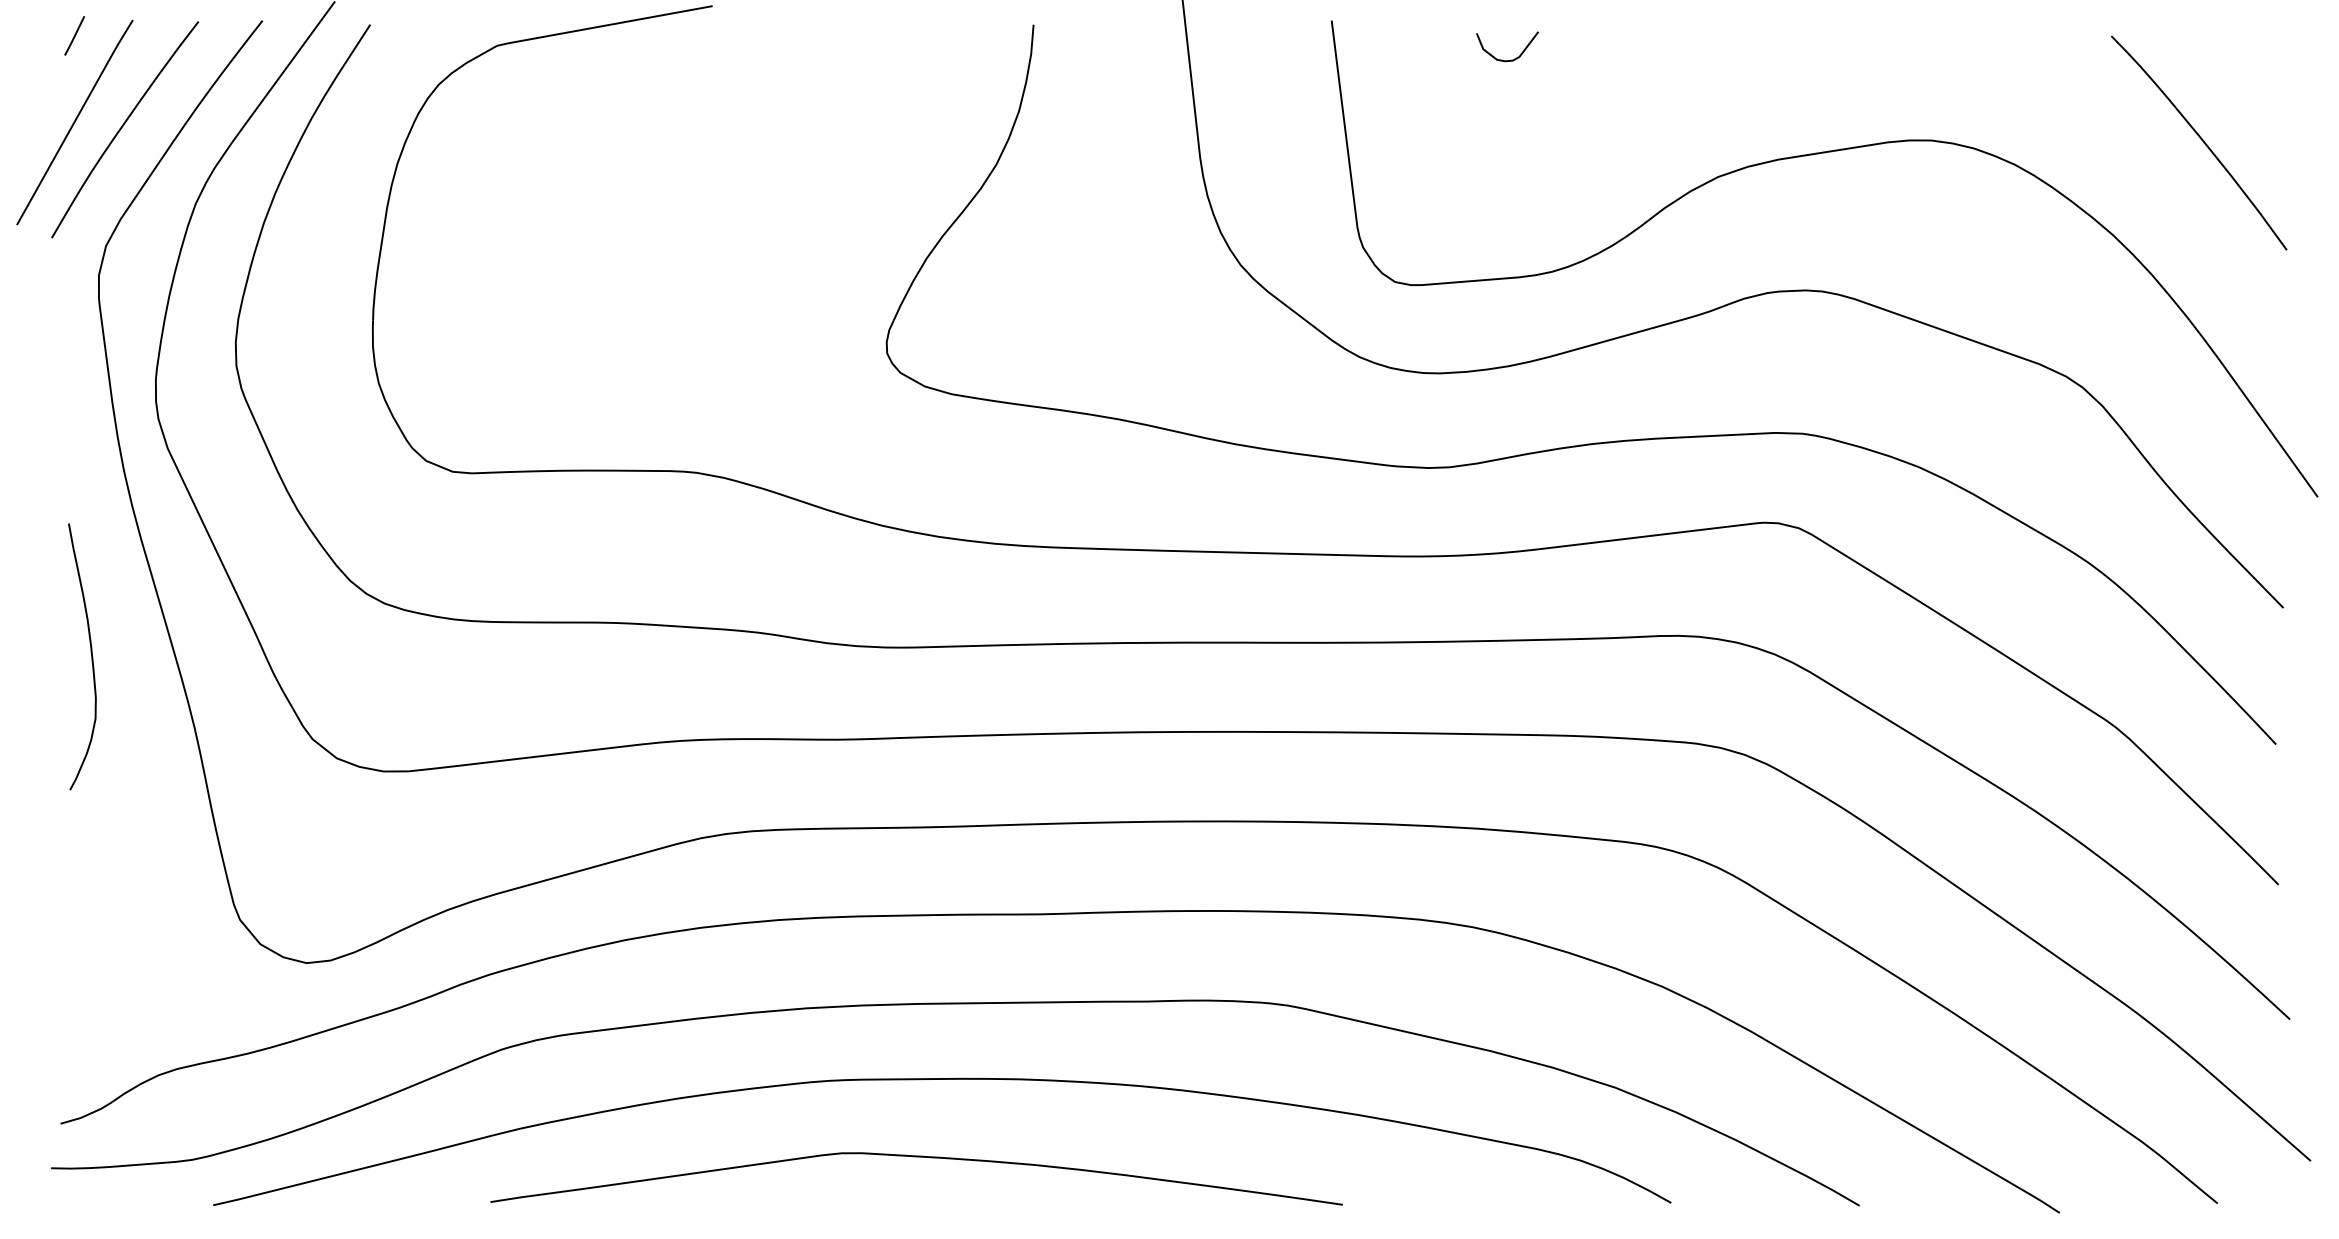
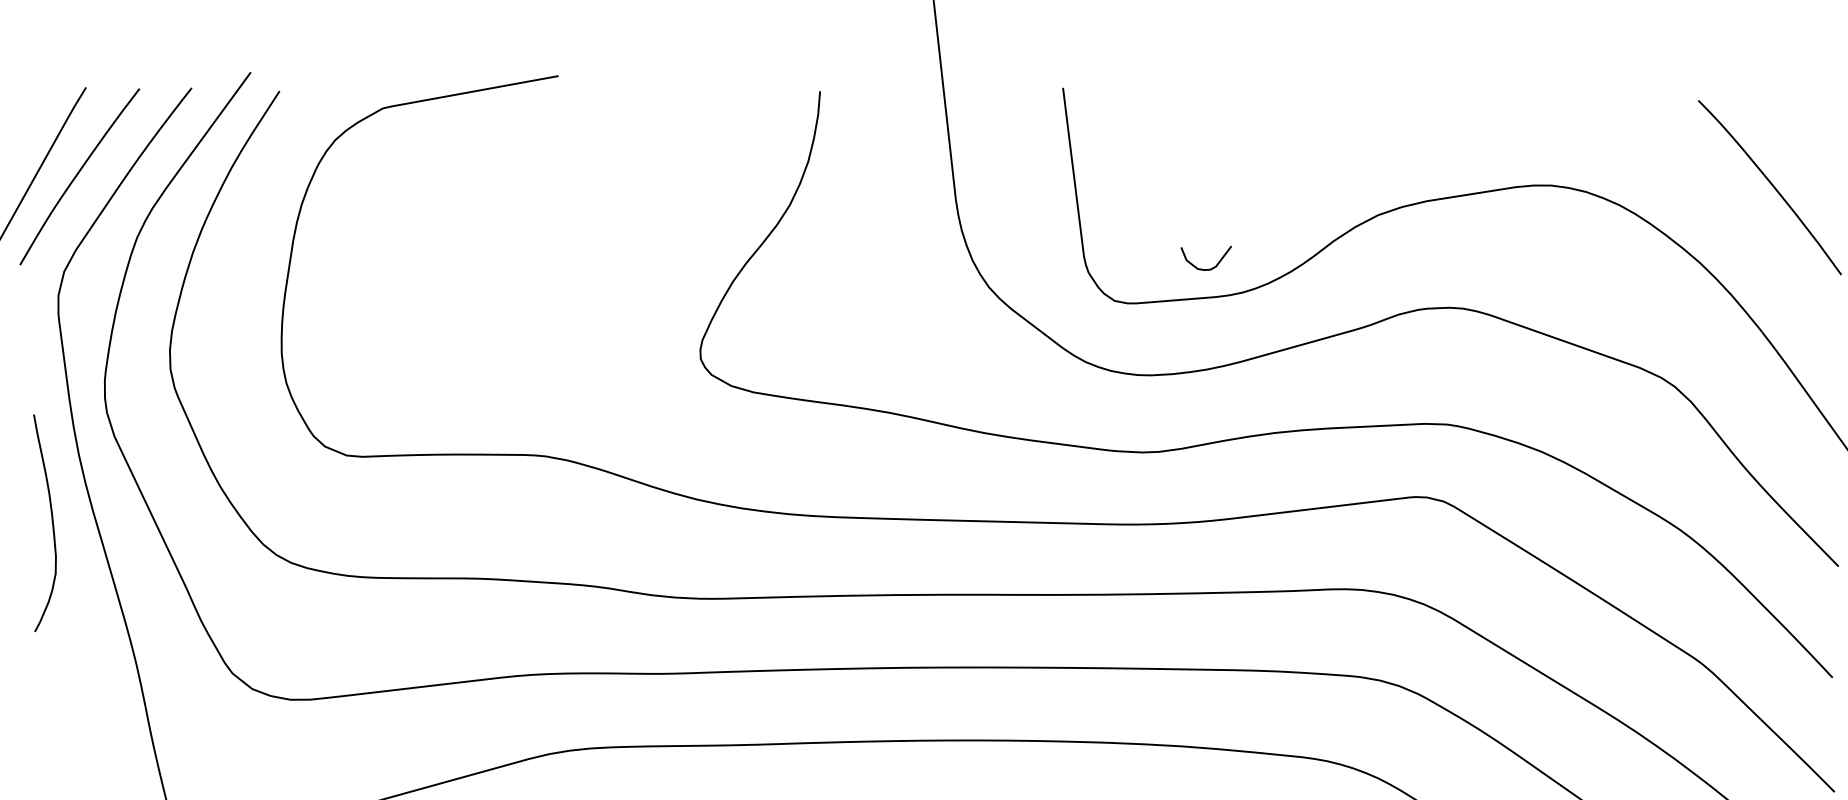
line: (74, 35) -> (38, 100), removed
curve: (1511, 59) -> (1209, 268), moved
curve: (90, 652) -> (51, 519), moved

